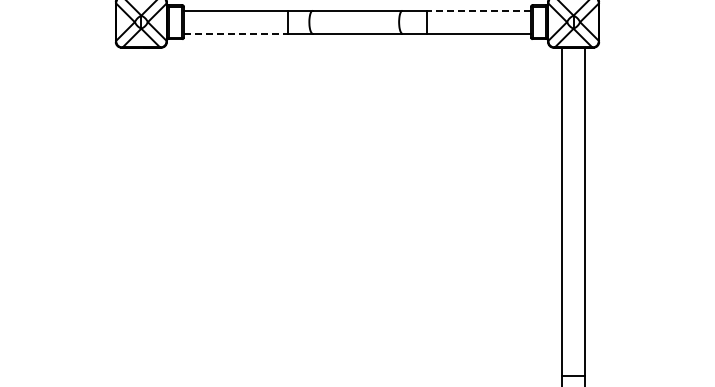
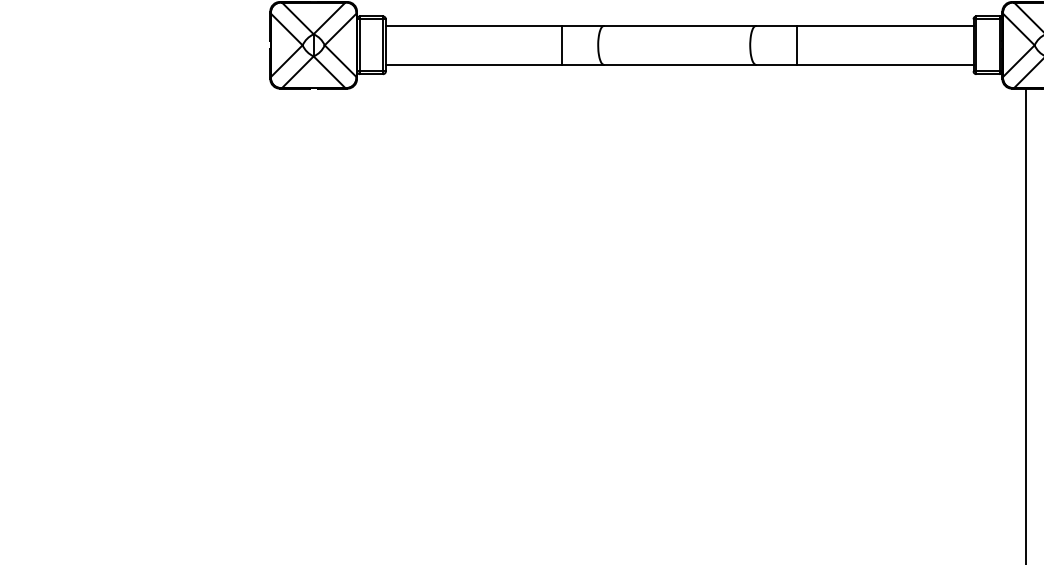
line: (478, 10) -> (884, 25), dashed -> solid
line: (236, 33) -> (474, 64), dashed -> solid

